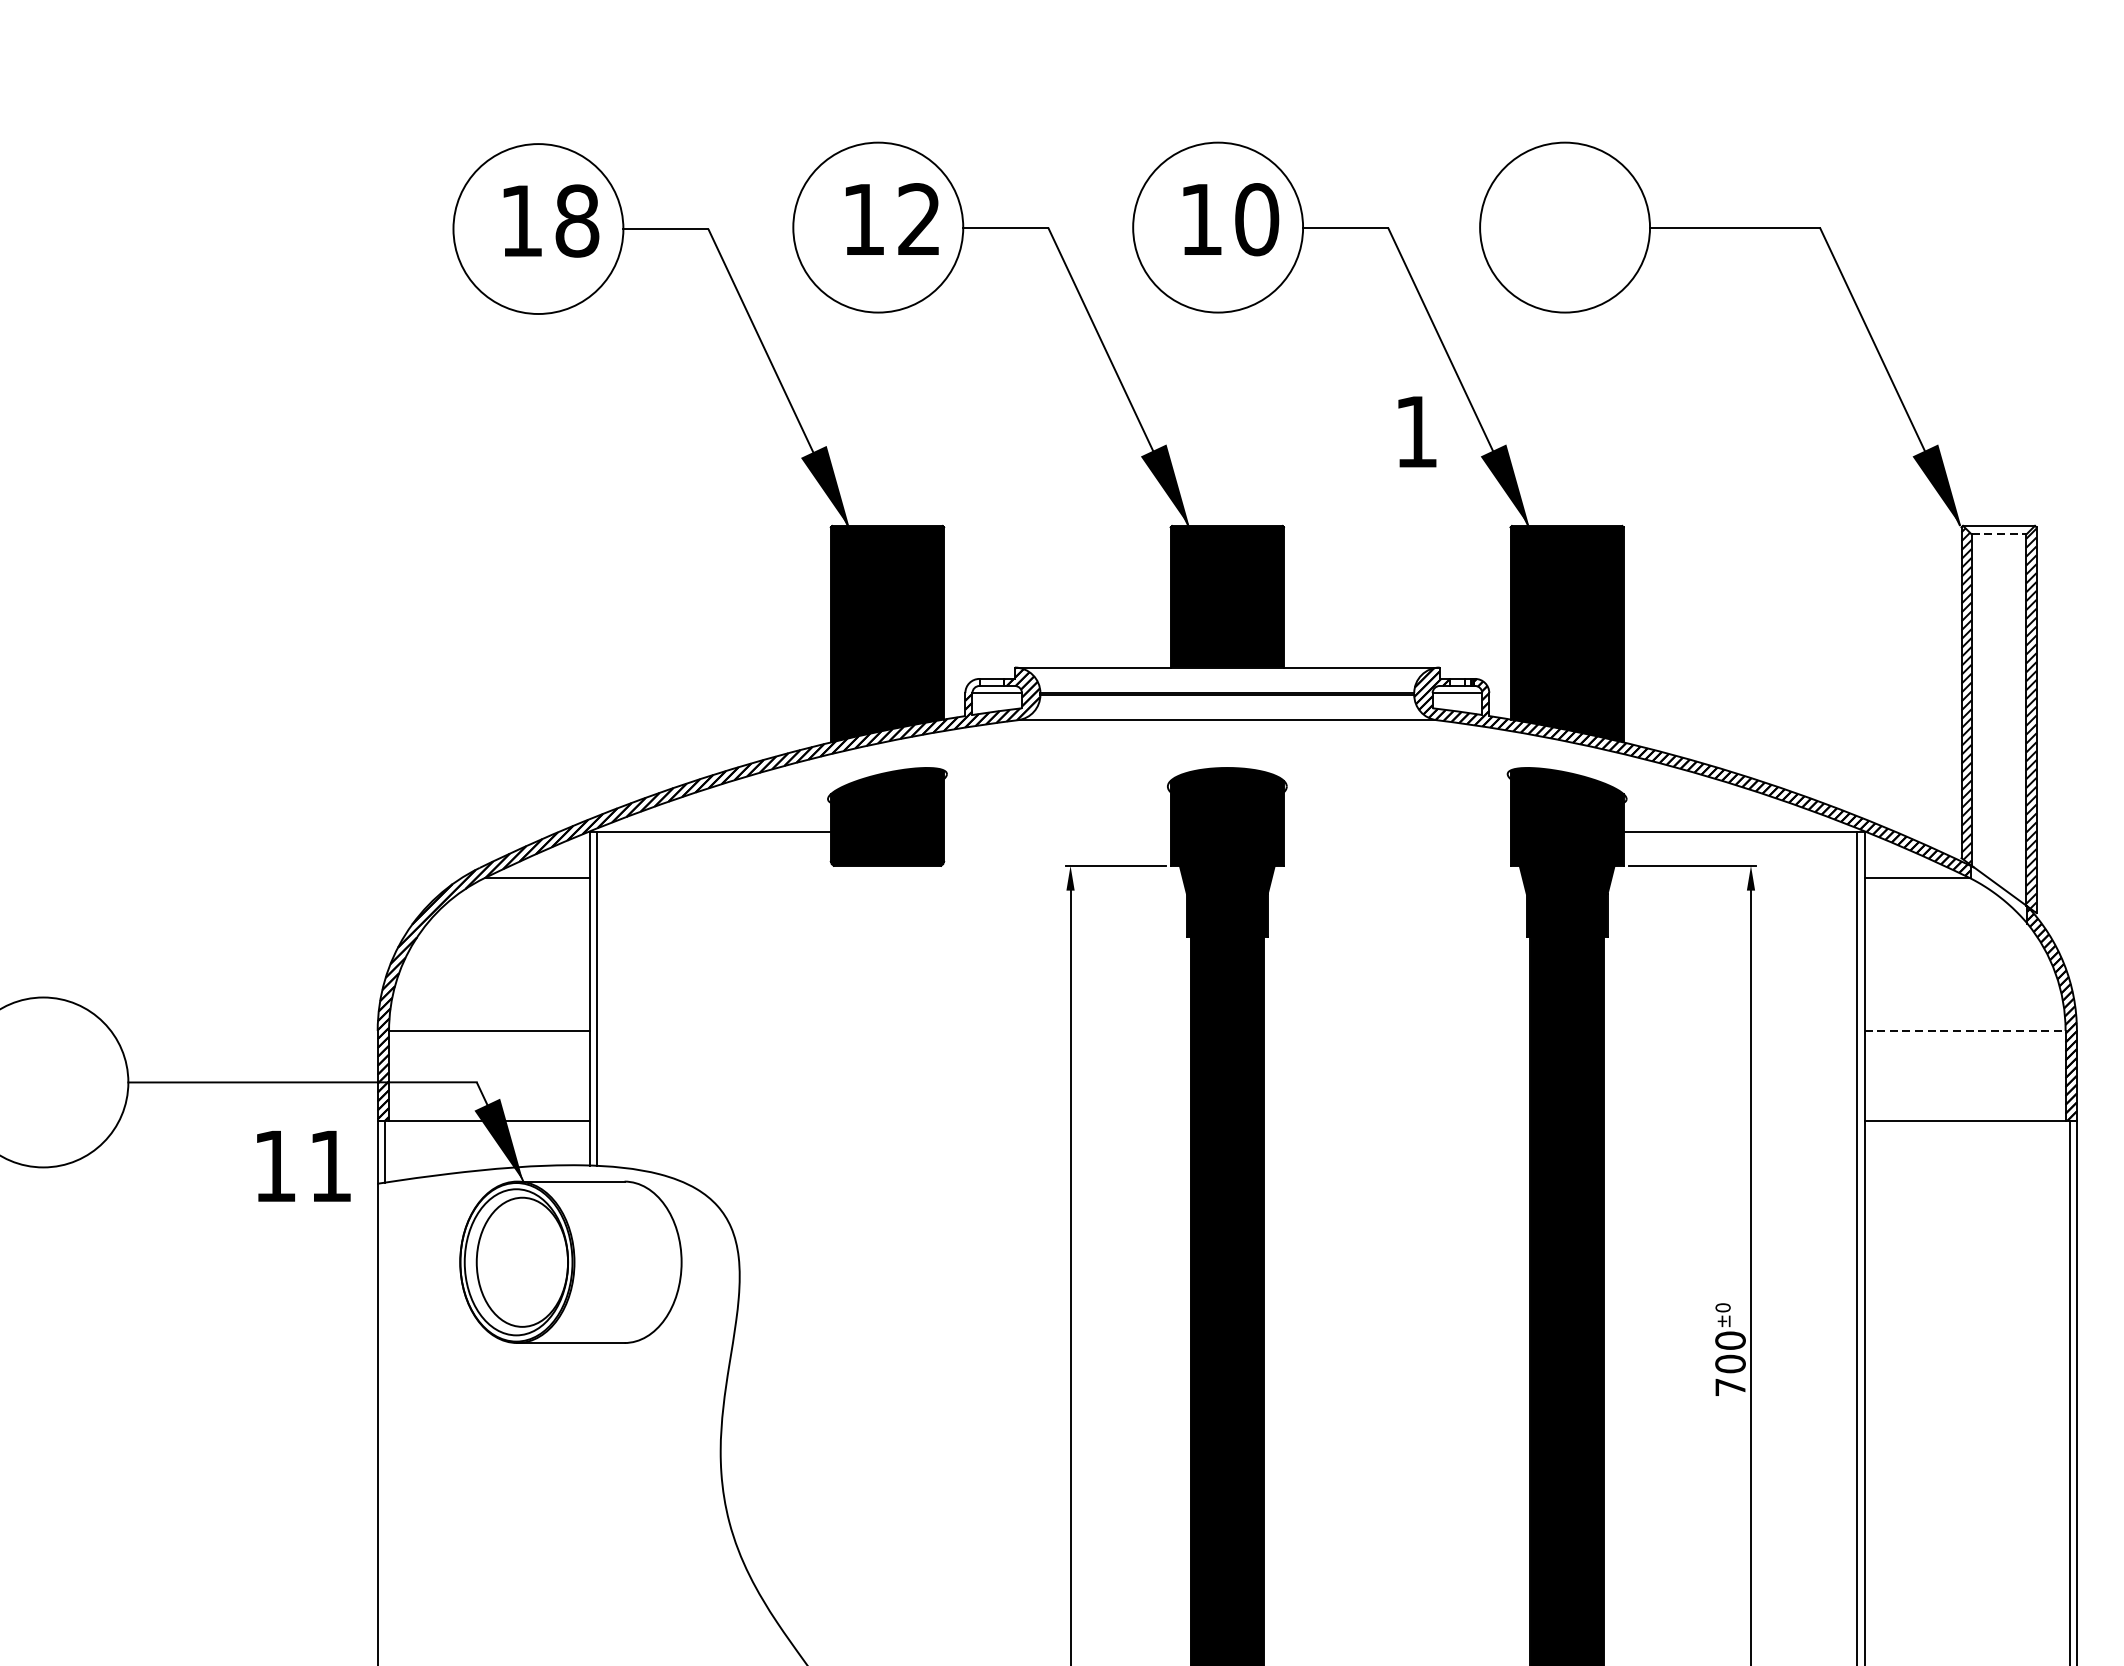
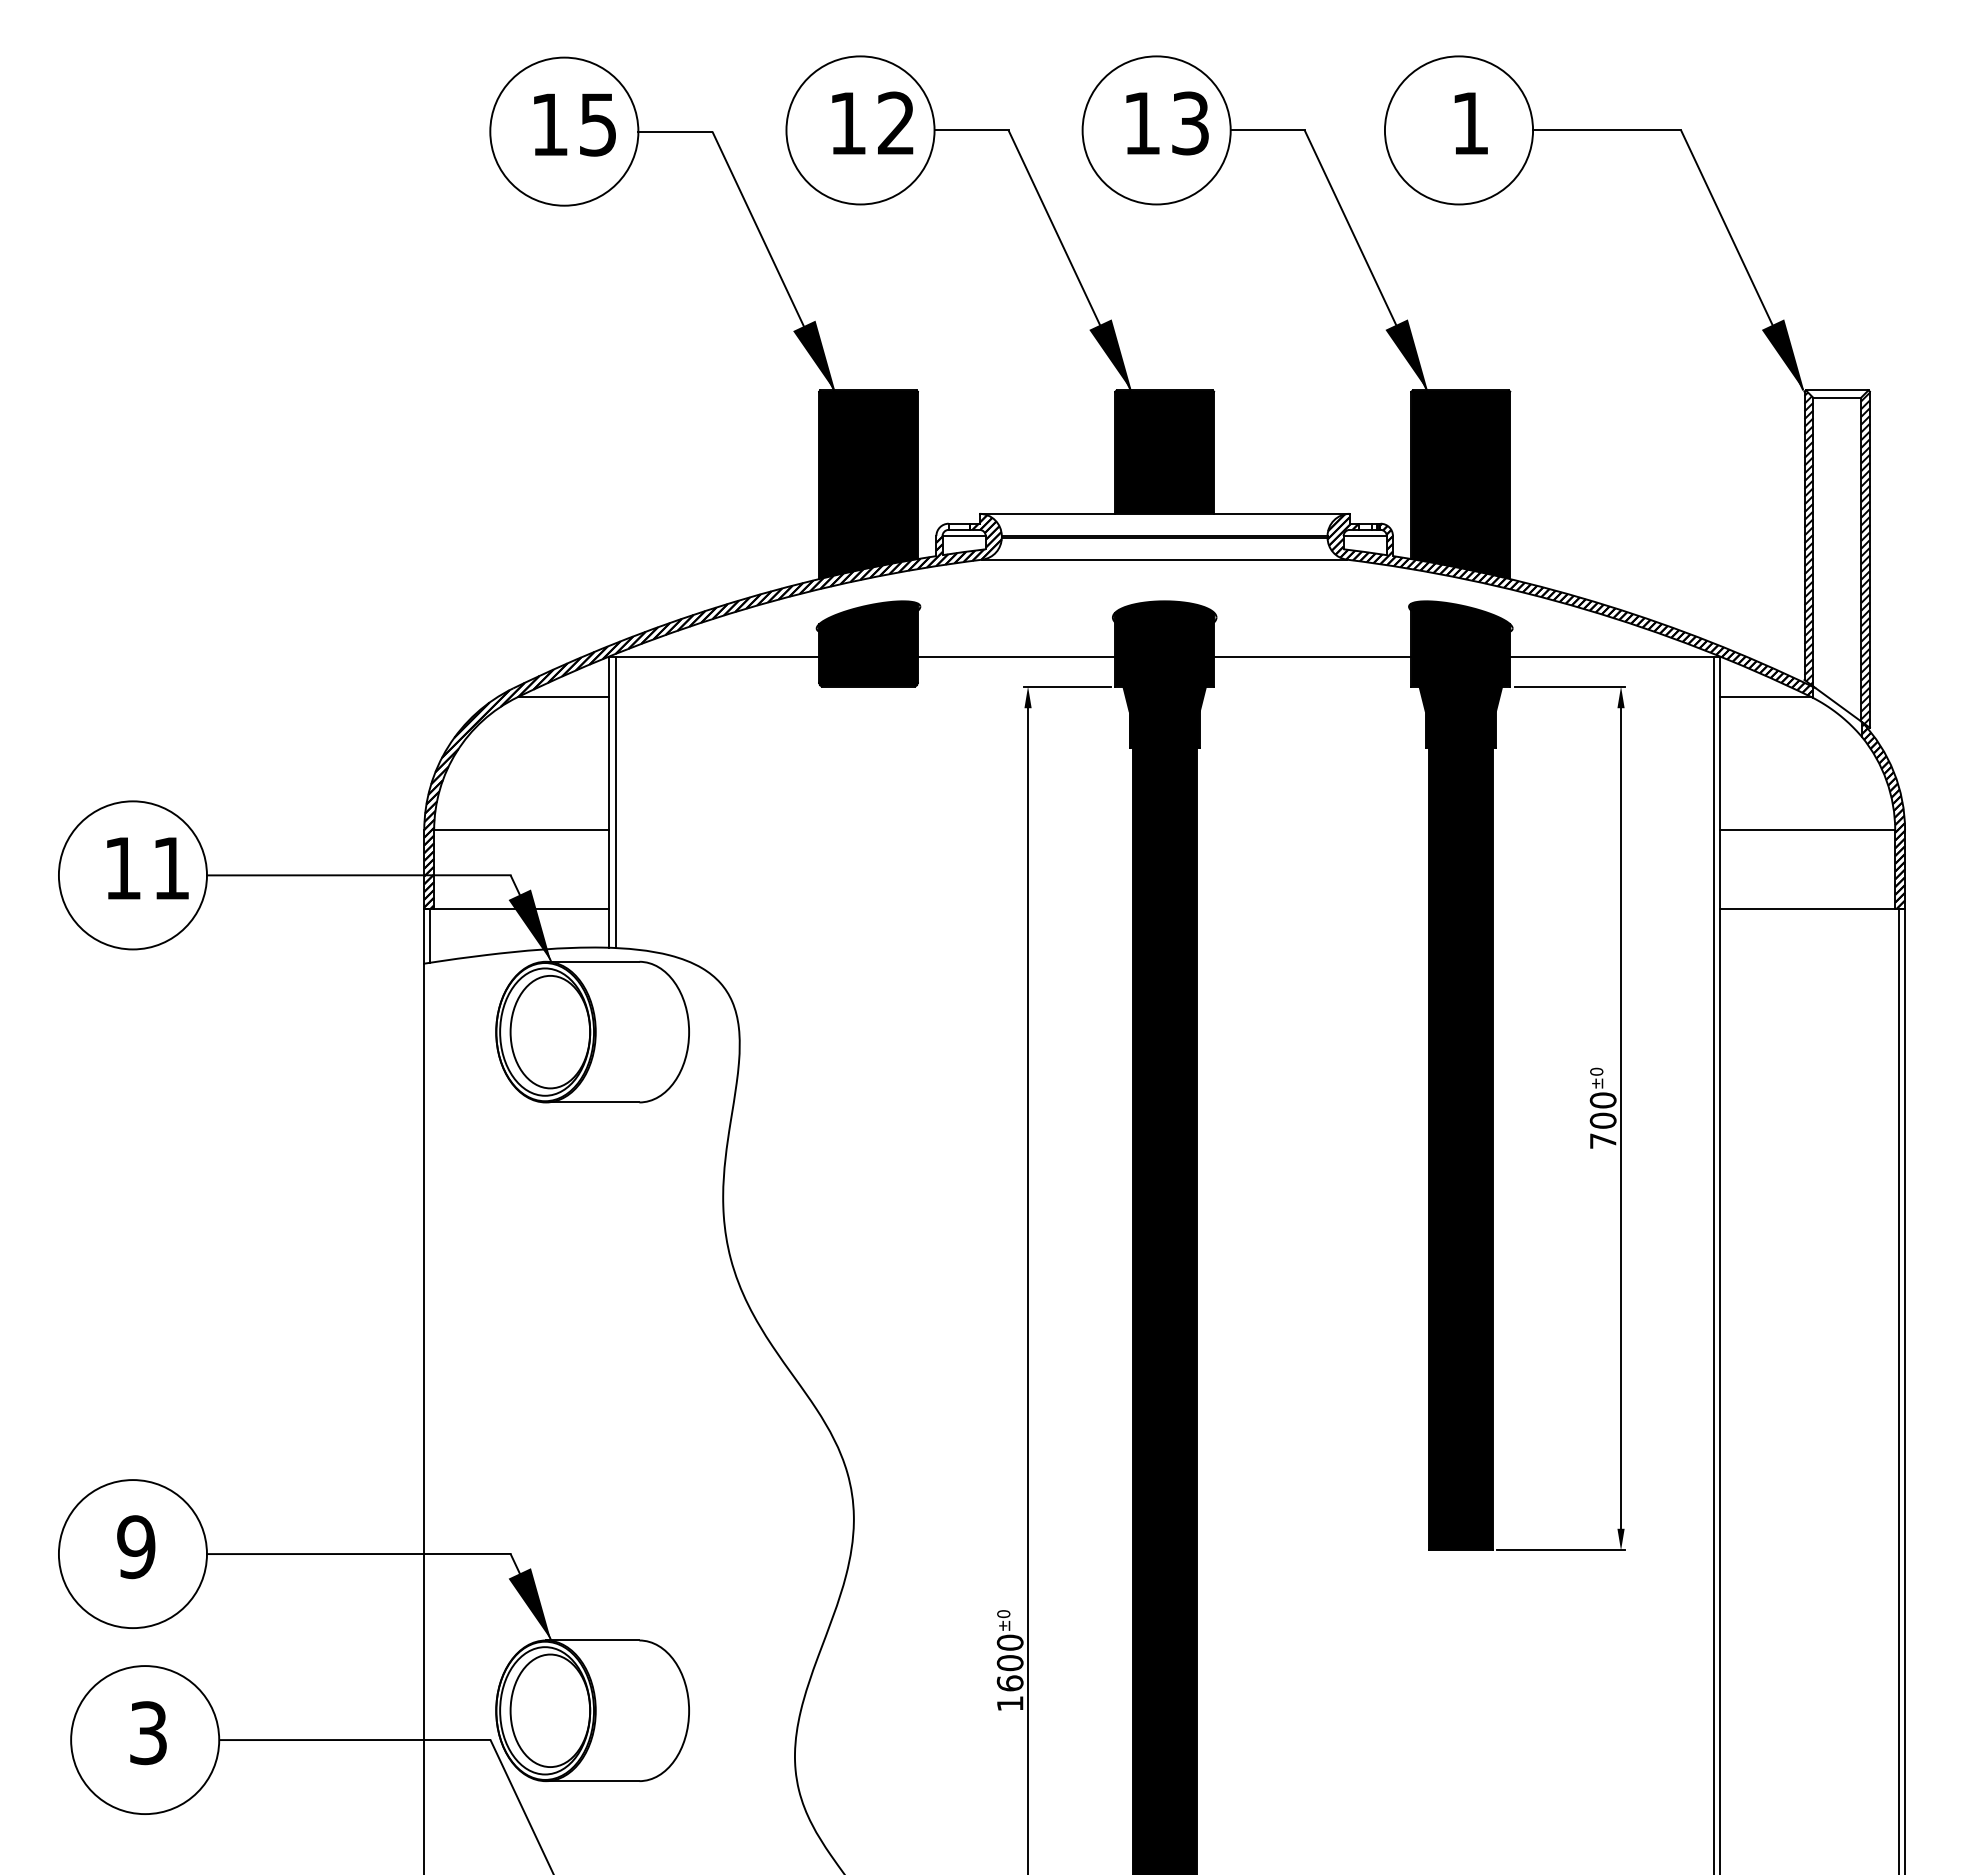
text: (1256, 219) -> (1190, 123), 10 -> 13
text: (577, 220) -> (598, 124), 18 -> 15
text: (1416, 431) -> (1470, 123), moved
line: (1999, 534) -> (1837, 397), dashed -> solid
line: (1057, 832) -> (1016, 657), added
line: (1396, 832) -> (1312, 657), added
line: (1964, 1030) -> (1807, 830), dashed -> solid
text: (303, 1166) -> (147, 868), moved

